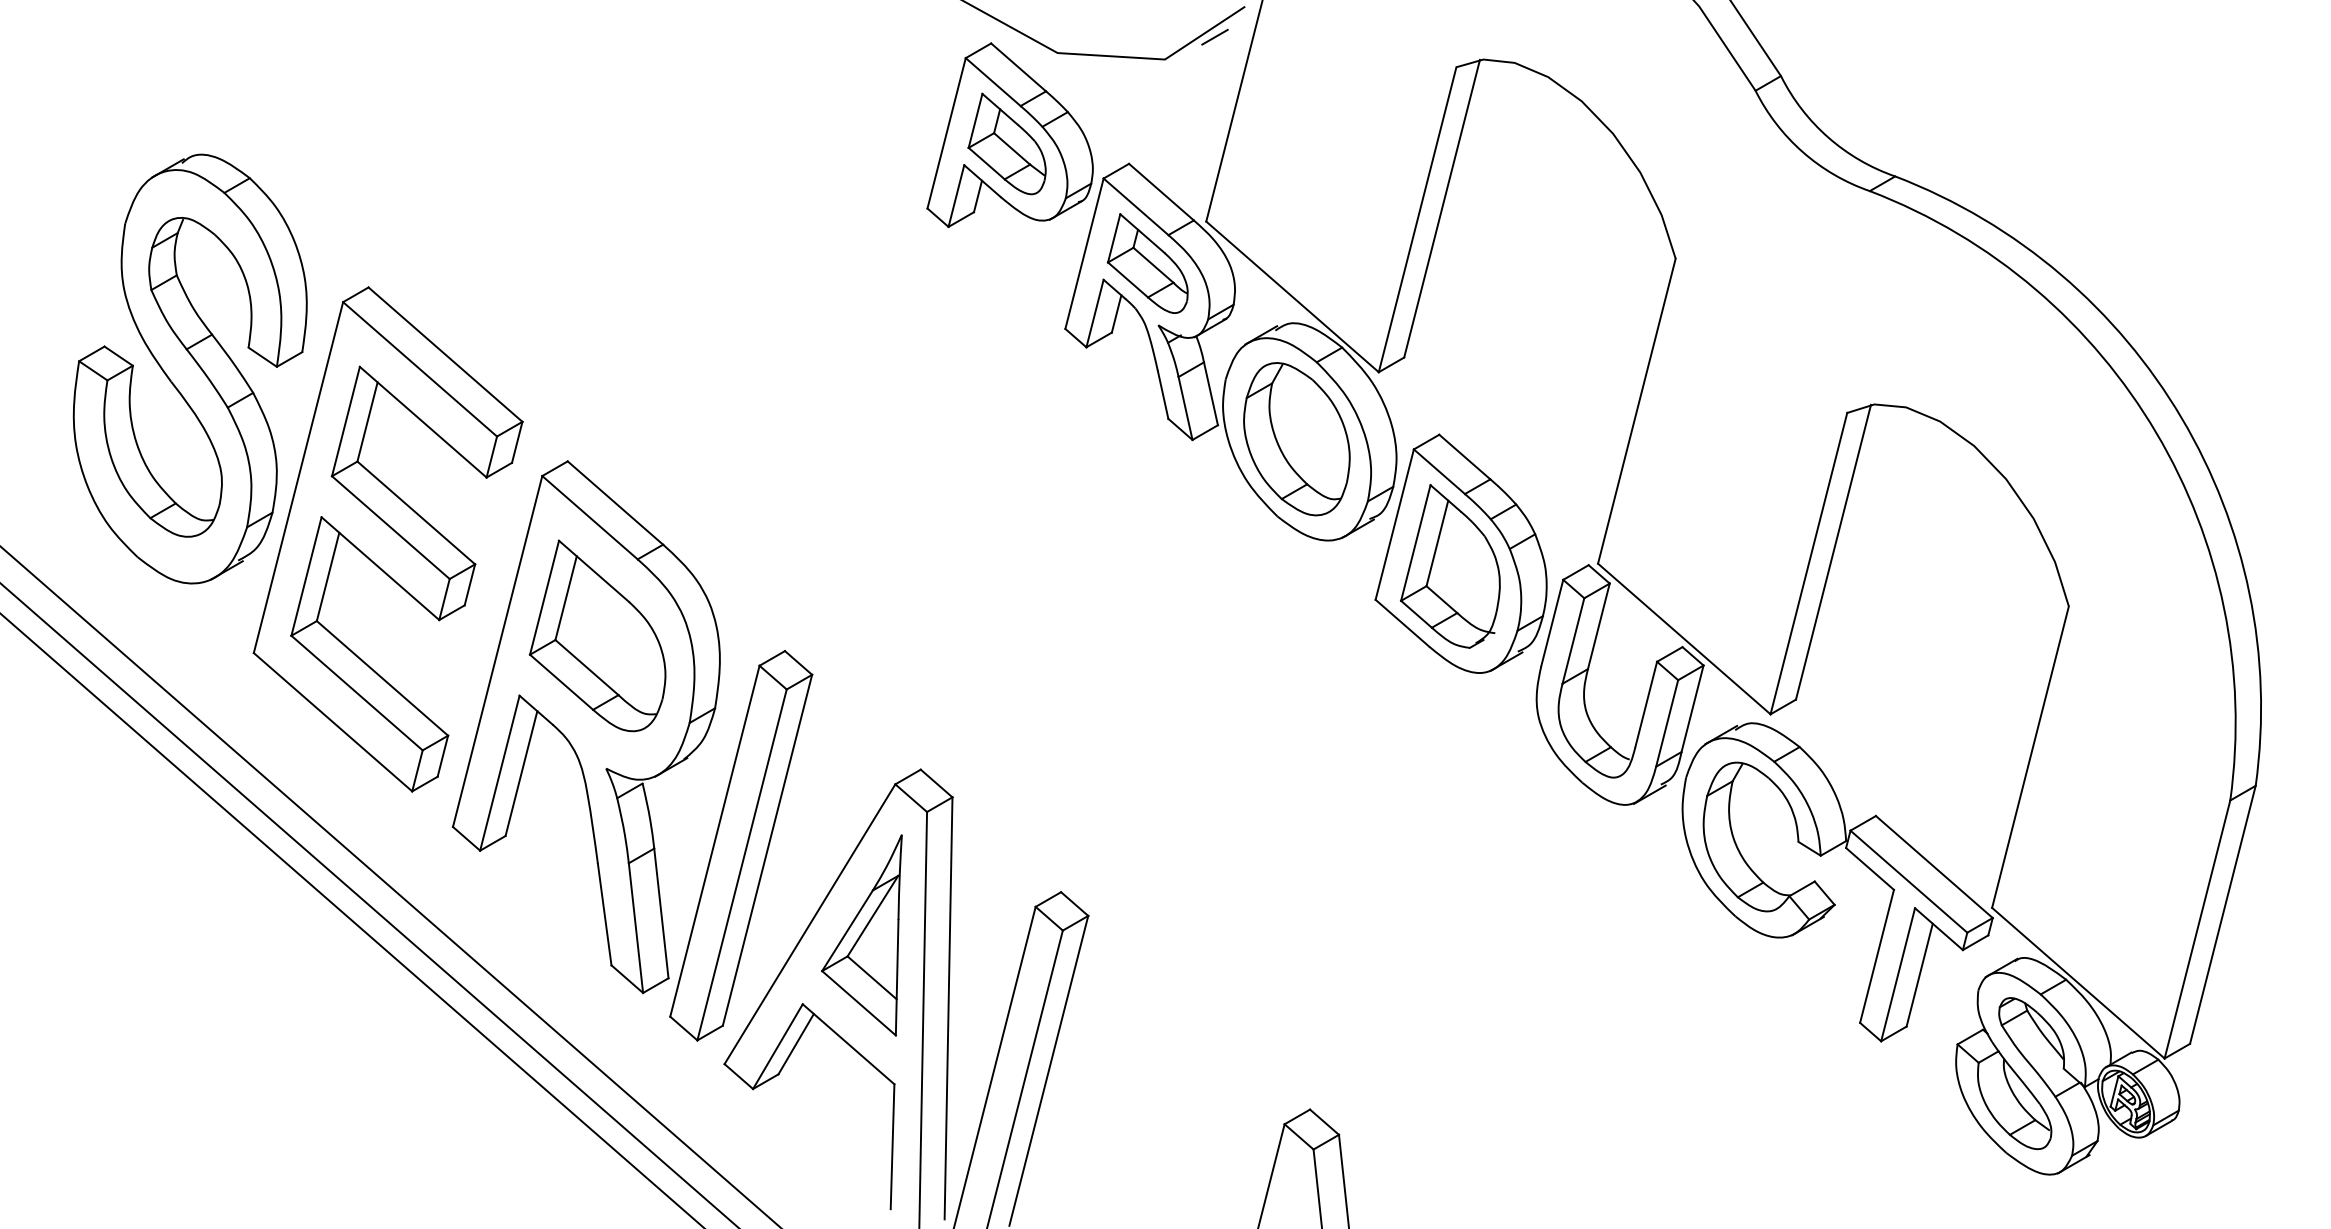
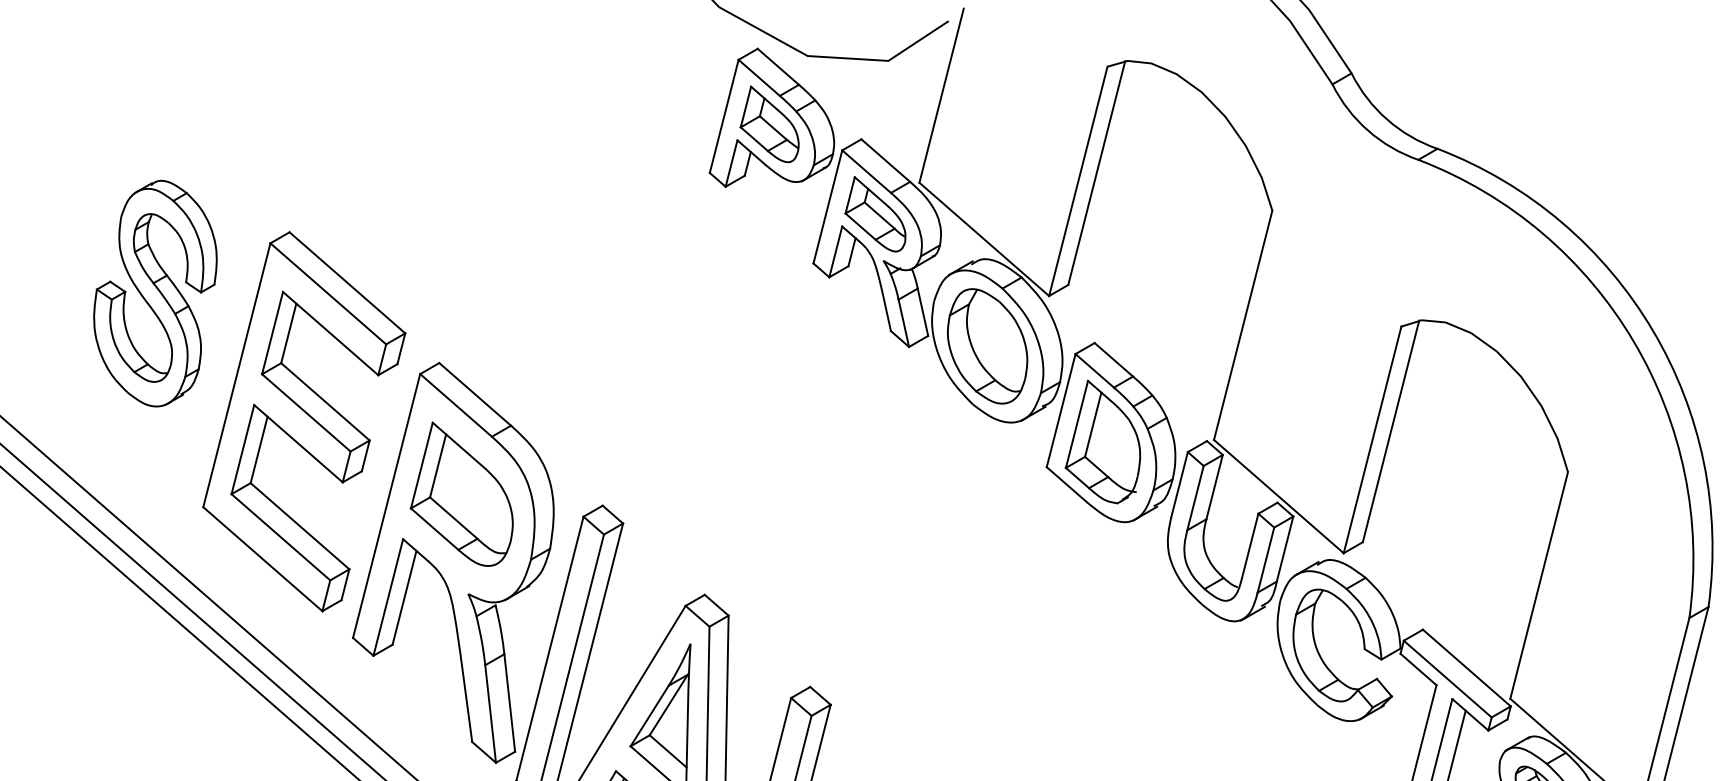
line: (1214, 36) -> (925, 43), removed
part: (189, 368) -> (154, 293), size x0.7

